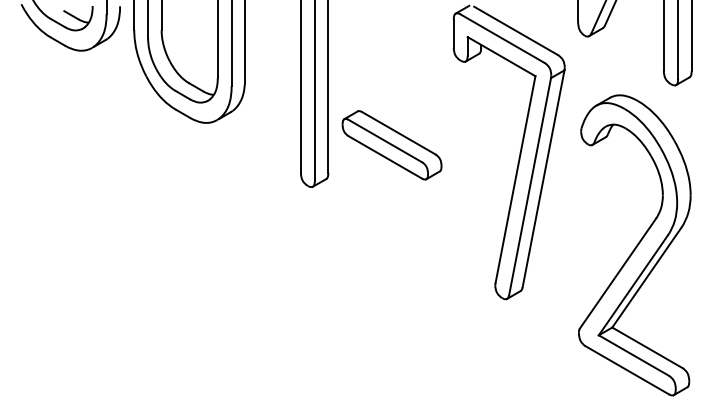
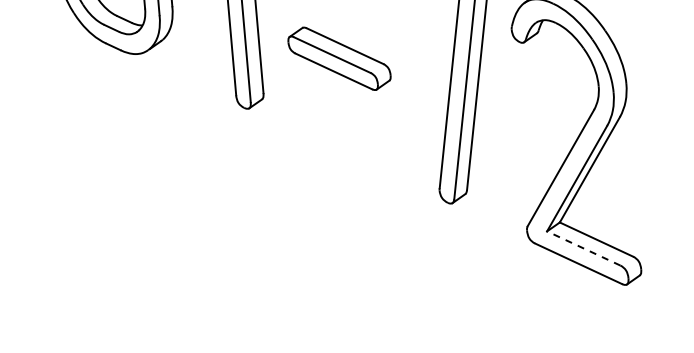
part: (391, 145) -> (338, 59), moved
line: (633, 355) -> (583, 248), solid -> dashed

